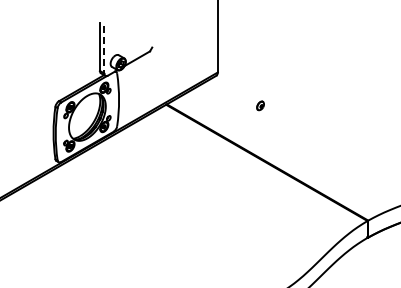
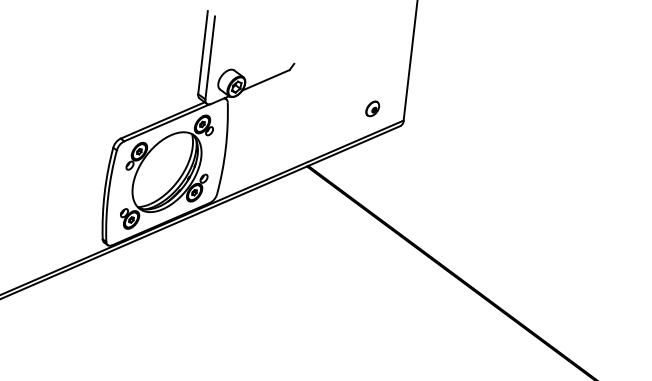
line: (104, 49) -> (210, 57), dashed -> solid
part: (260, 105) -> (372, 108), moved

